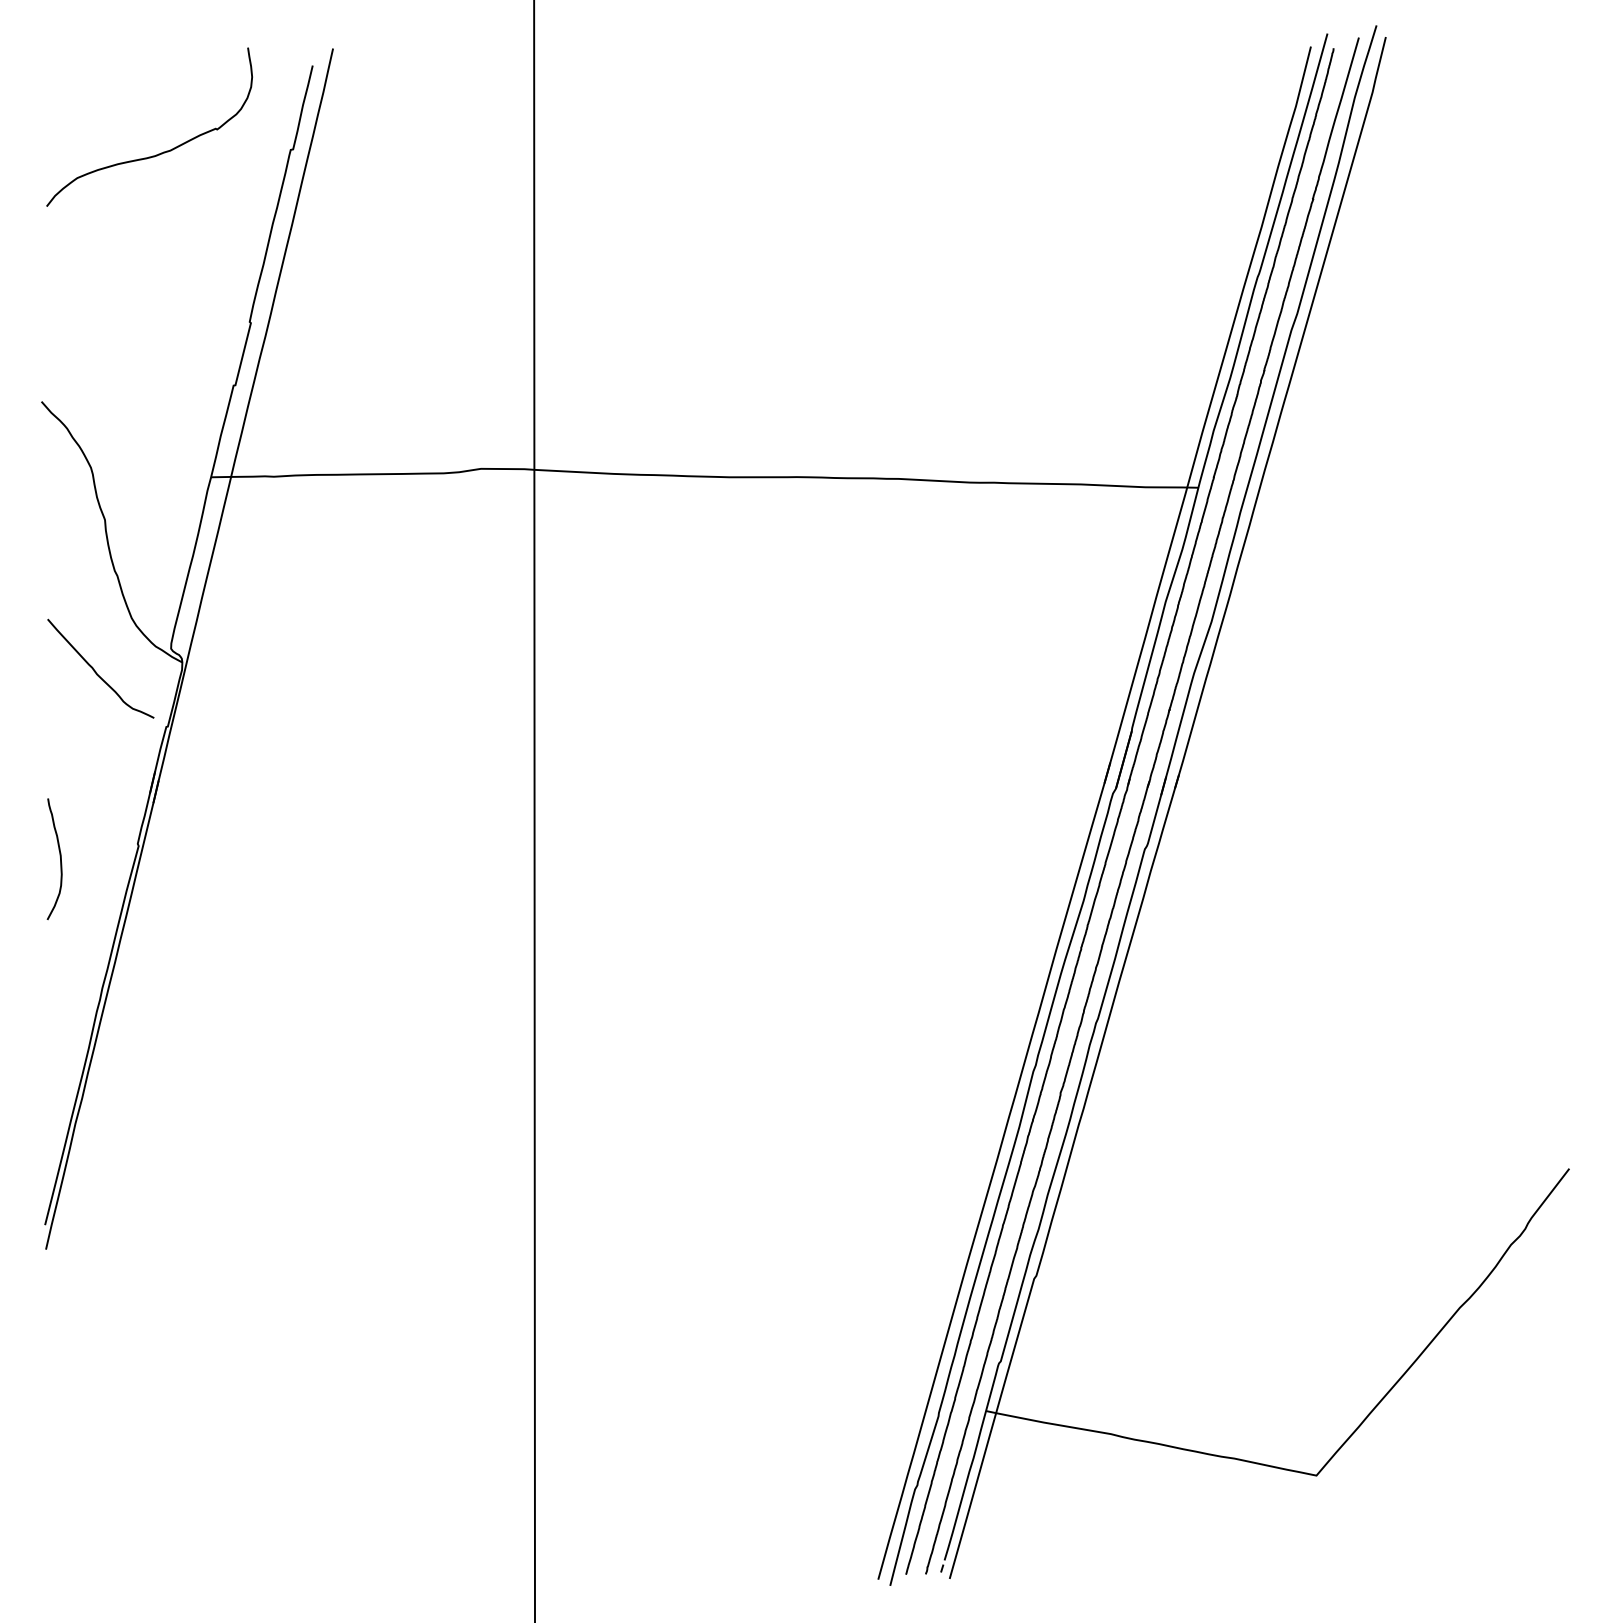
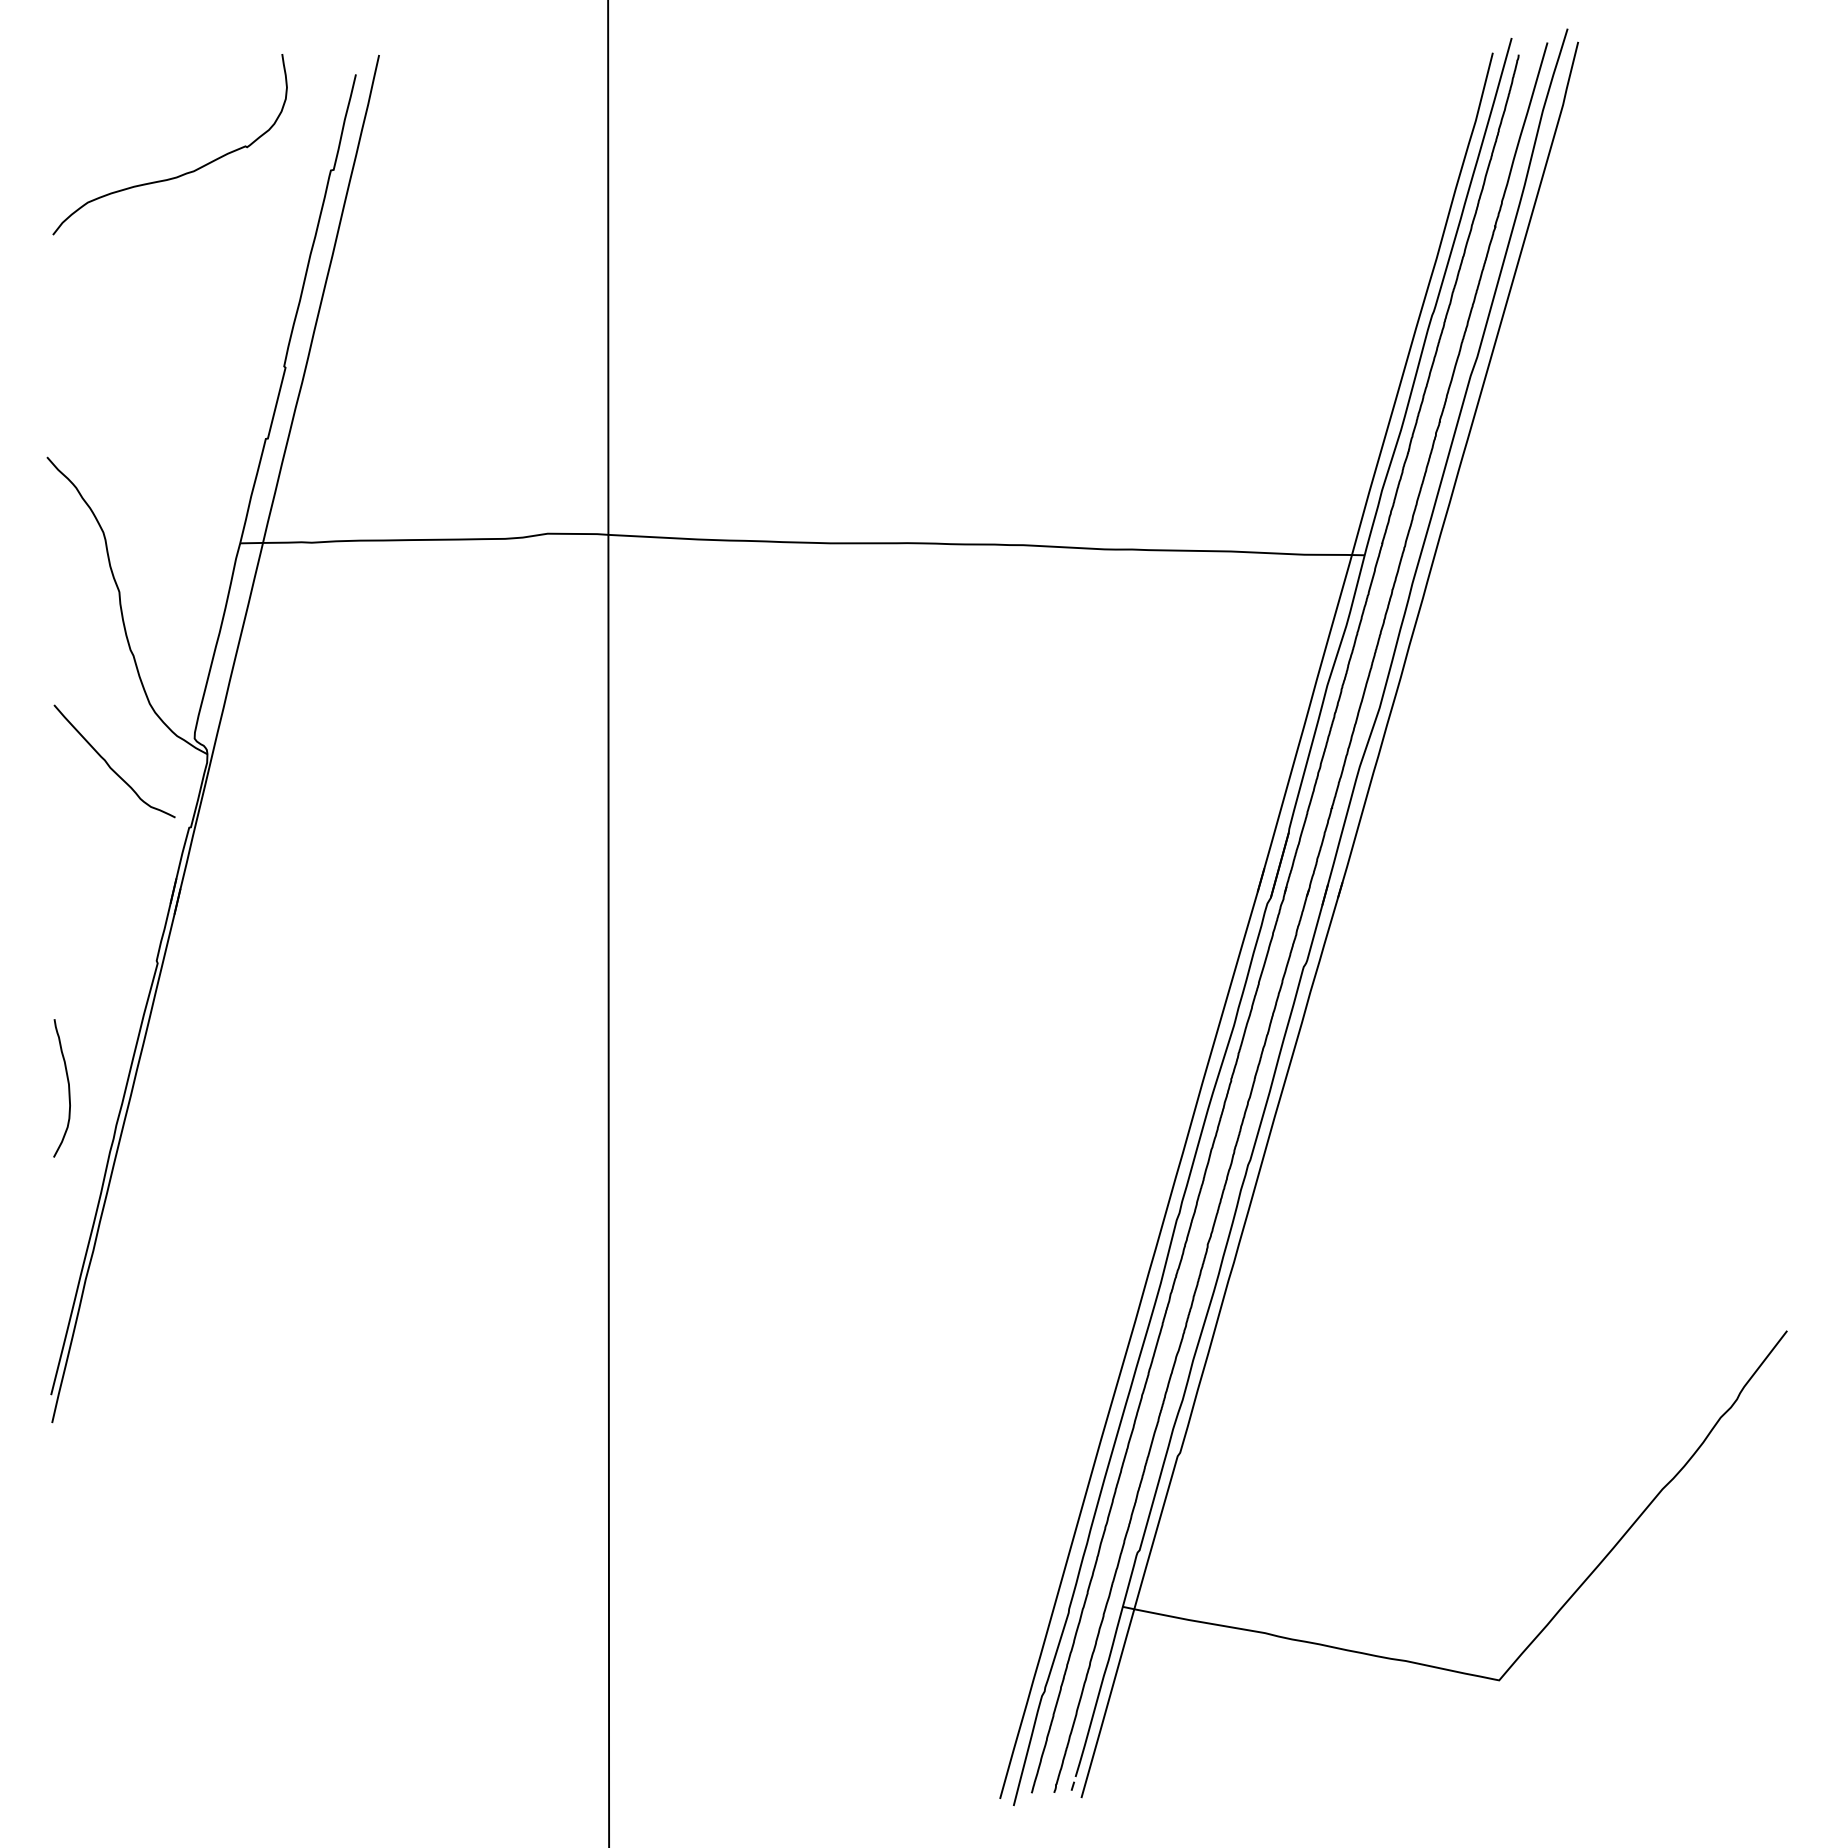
curve: (60, 859) -> (68, 1088), moved

